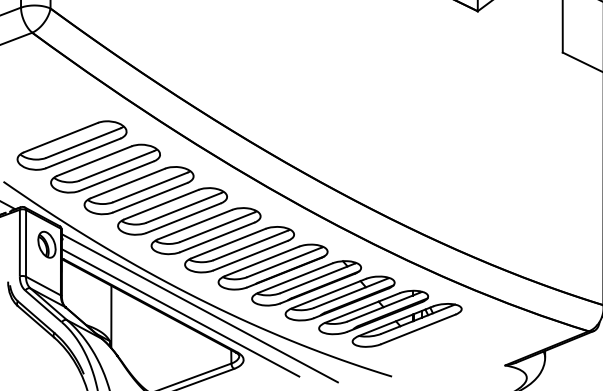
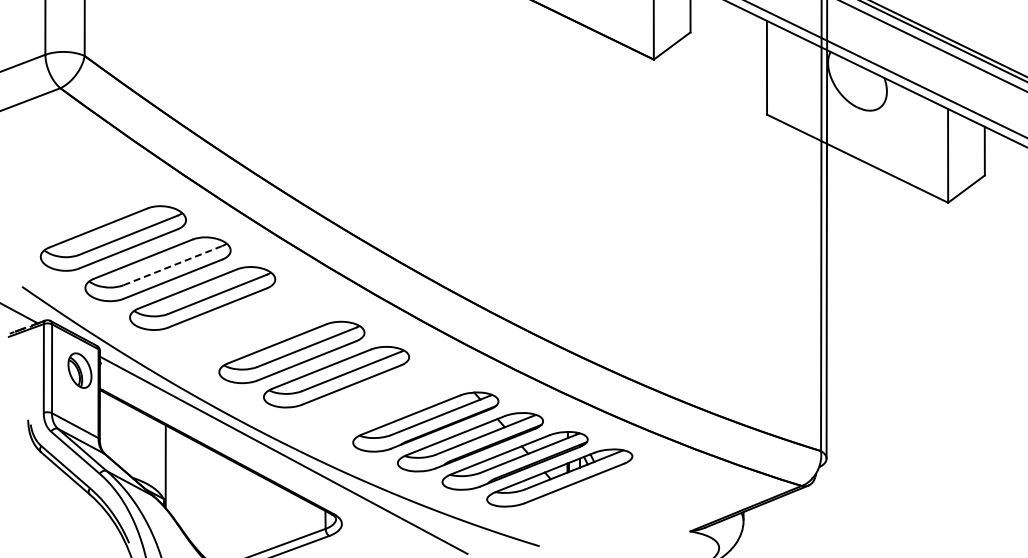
line: (117, 165) -> (173, 265), solid -> dashed
part: (171, 211) -> (246, 326), removed
part: (272, 267) -> (380, 400), removed
line: (180, 312) -> (257, 461), removed

